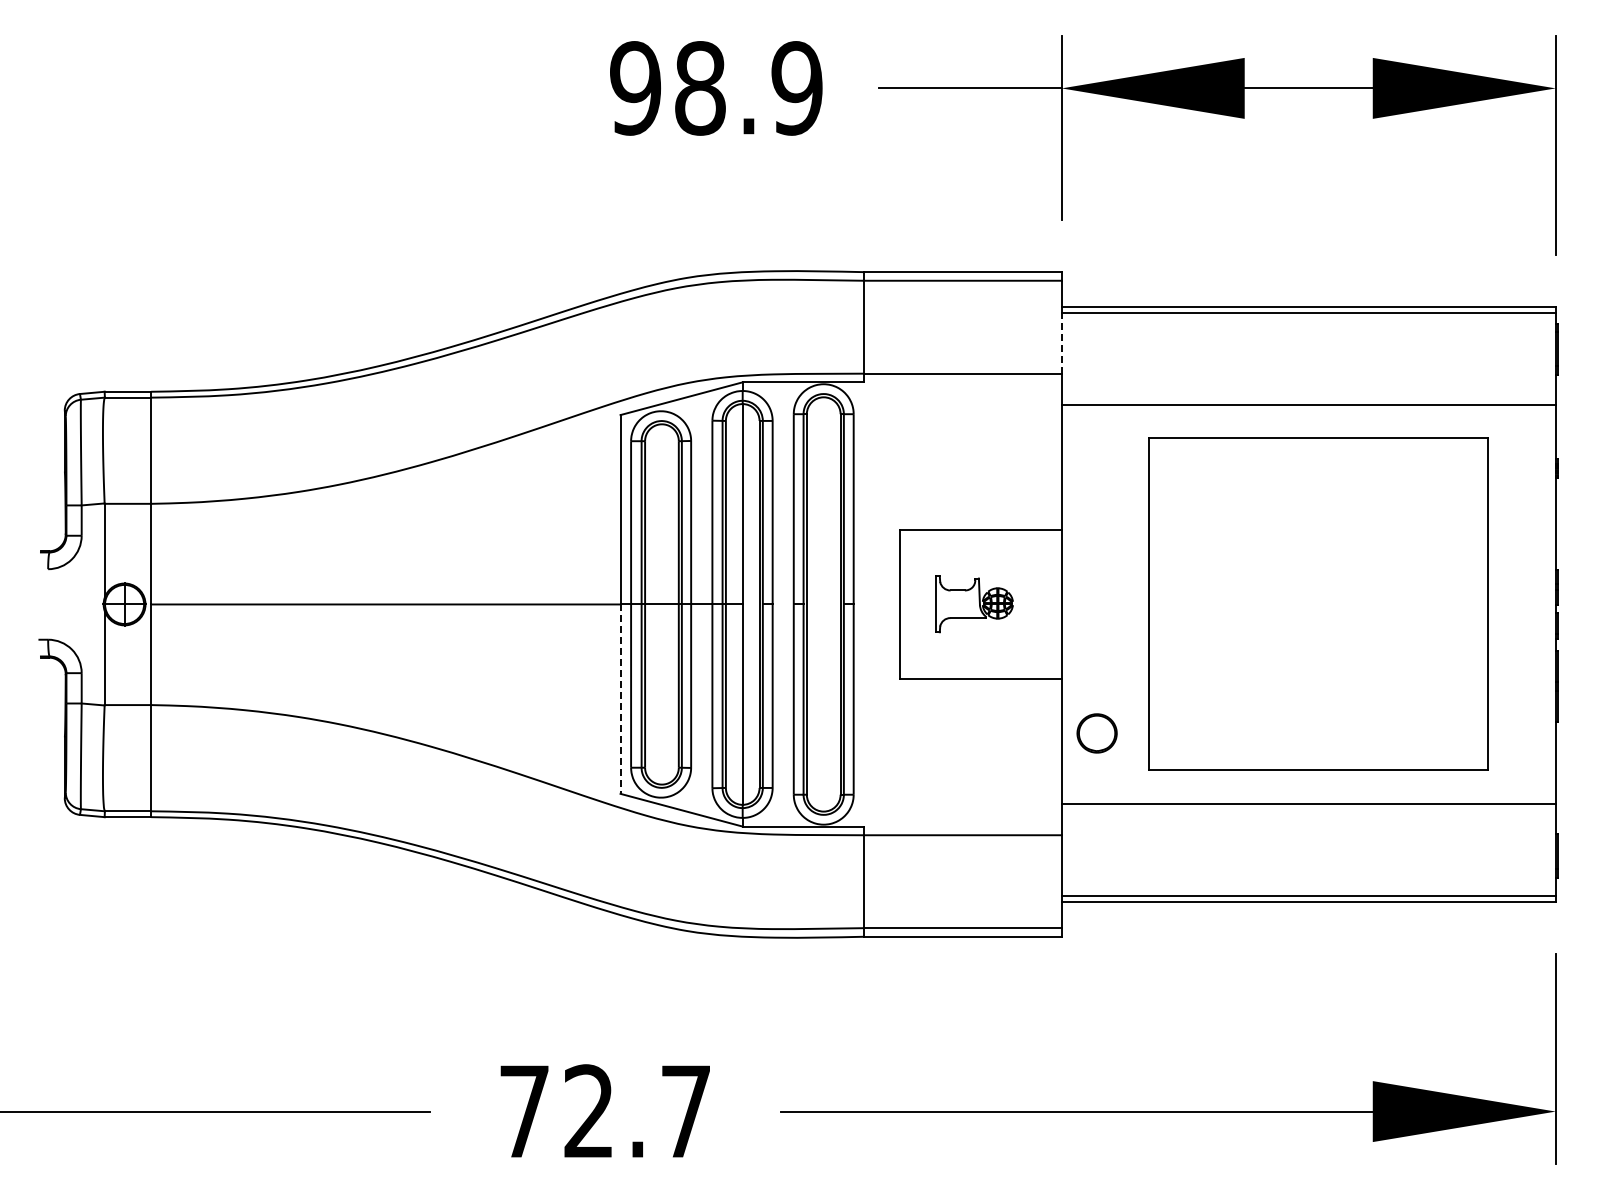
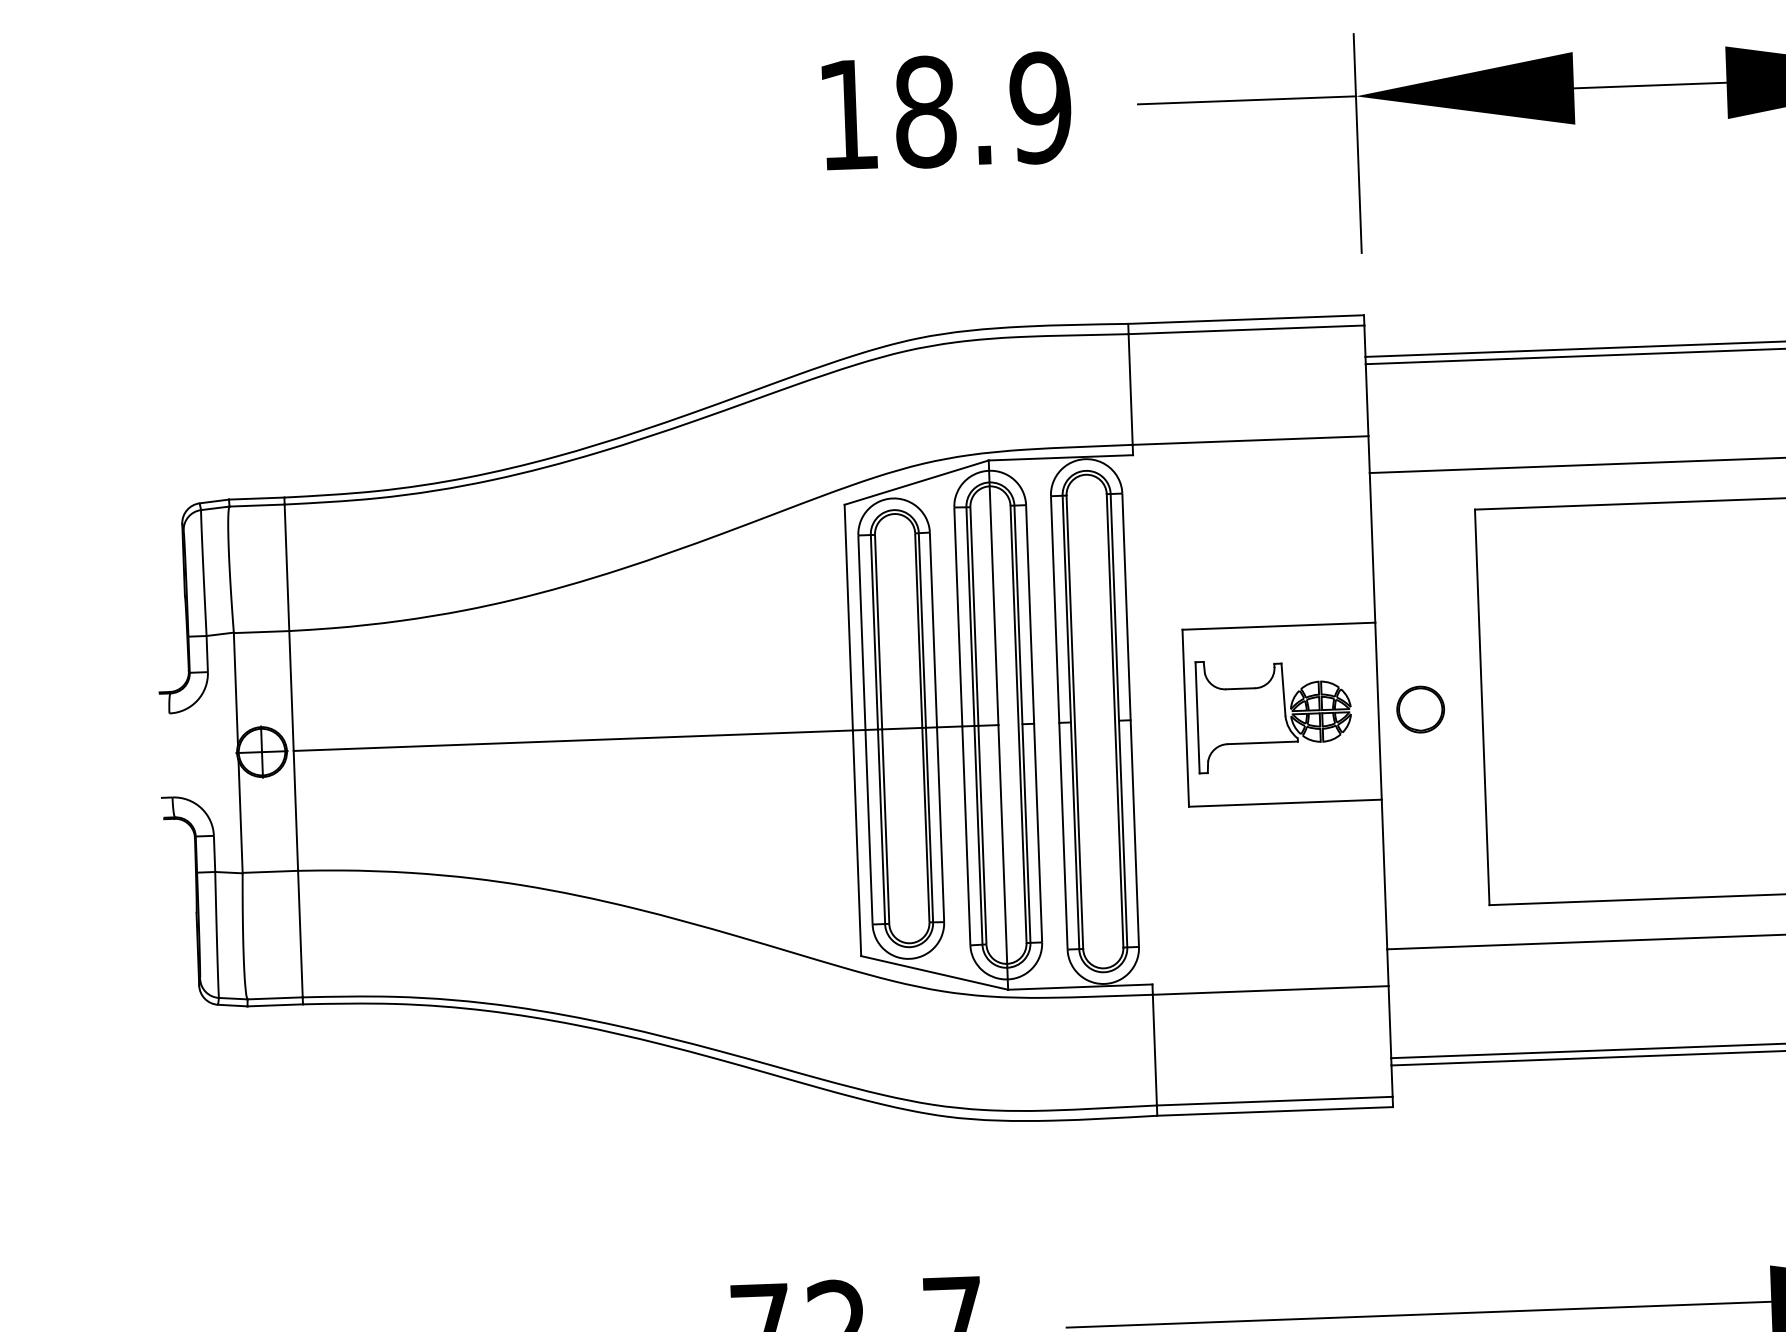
text: (635, 88) -> (848, 115), 98.9 -> 18.9
line: (1061, 342) -> (1366, 399), dashed -> solid
part: (974, 603) -> (1274, 713), size x1.67
line: (620, 699) -> (856, 843), dashed -> solid
part: (1096, 733) -> (1419, 709), moved

